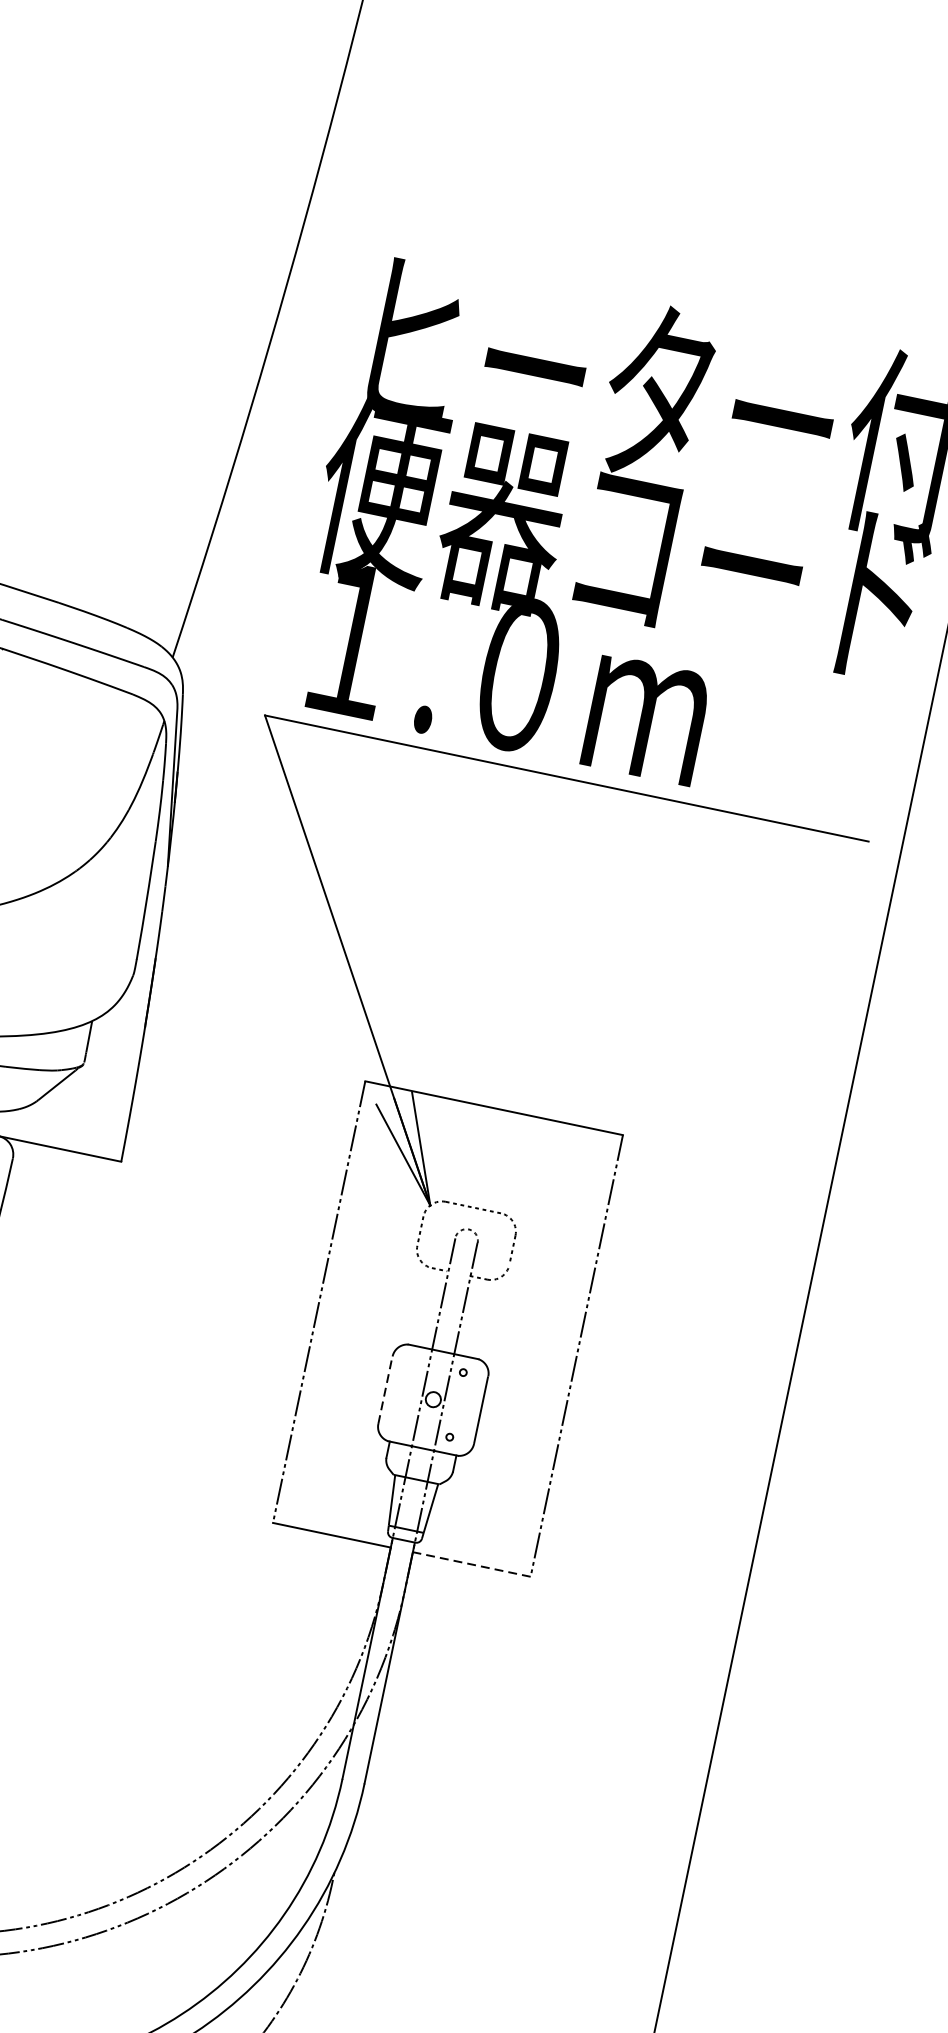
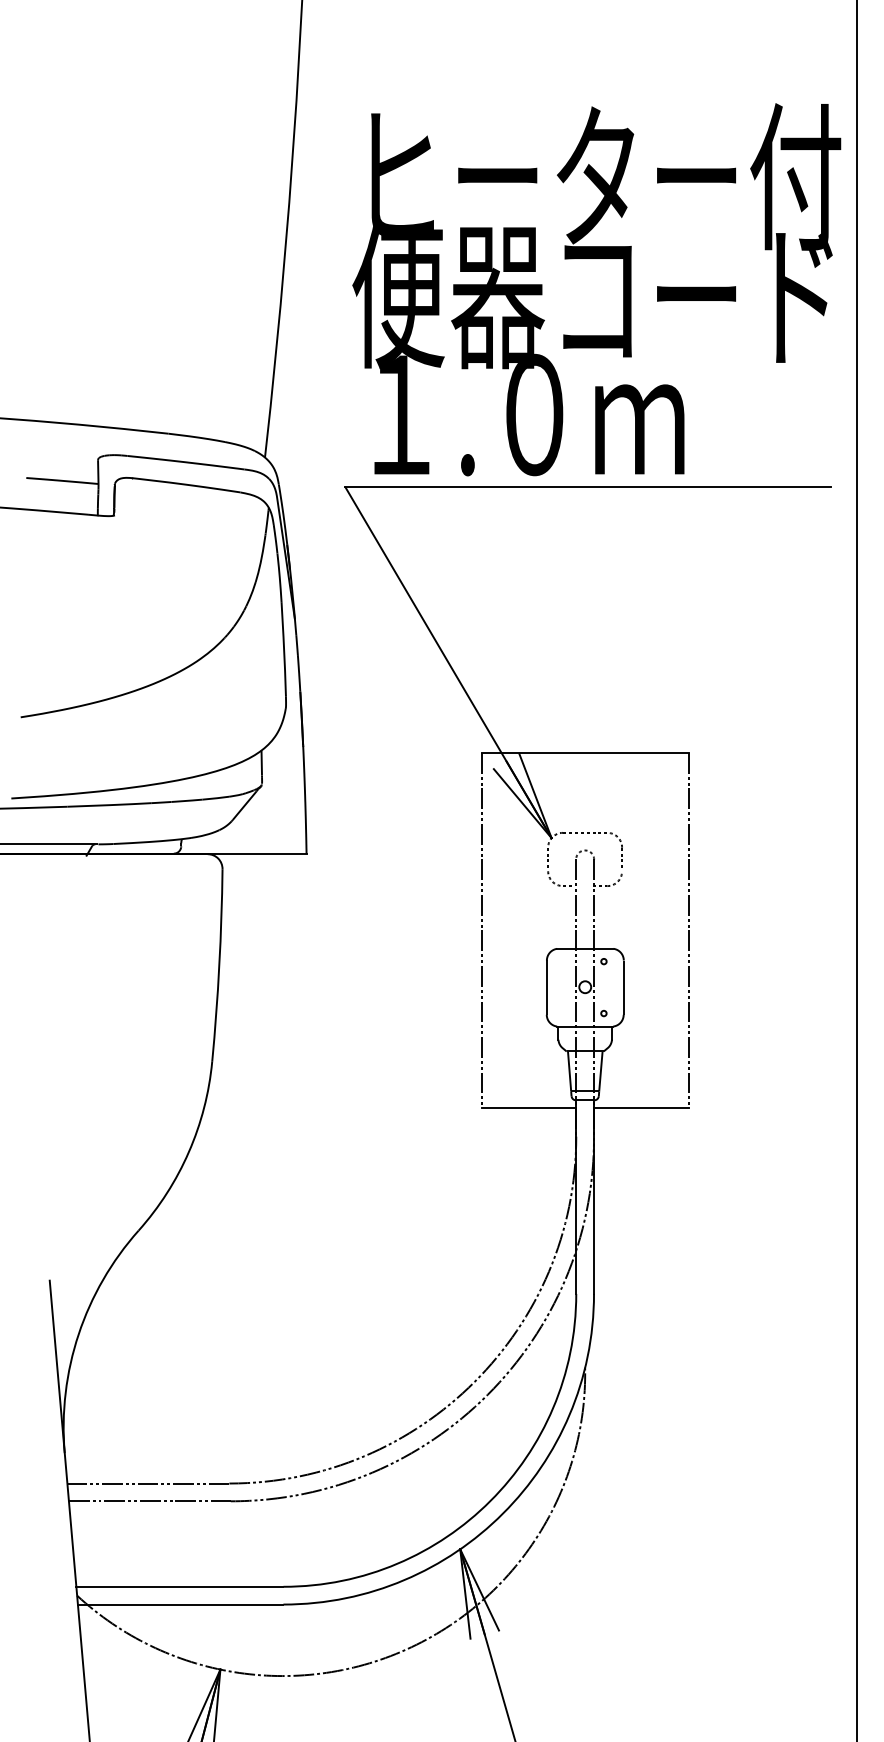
line: (385, 1388) -> (546, 986), dashed -> solid
line: (470, 1564) -> (640, 1108), dashed -> solid

